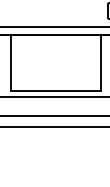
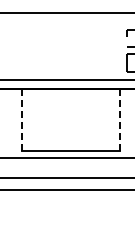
line: (11, 63) -> (21, 120), solid -> dashed
line: (100, 63) -> (119, 120), solid -> dashed

